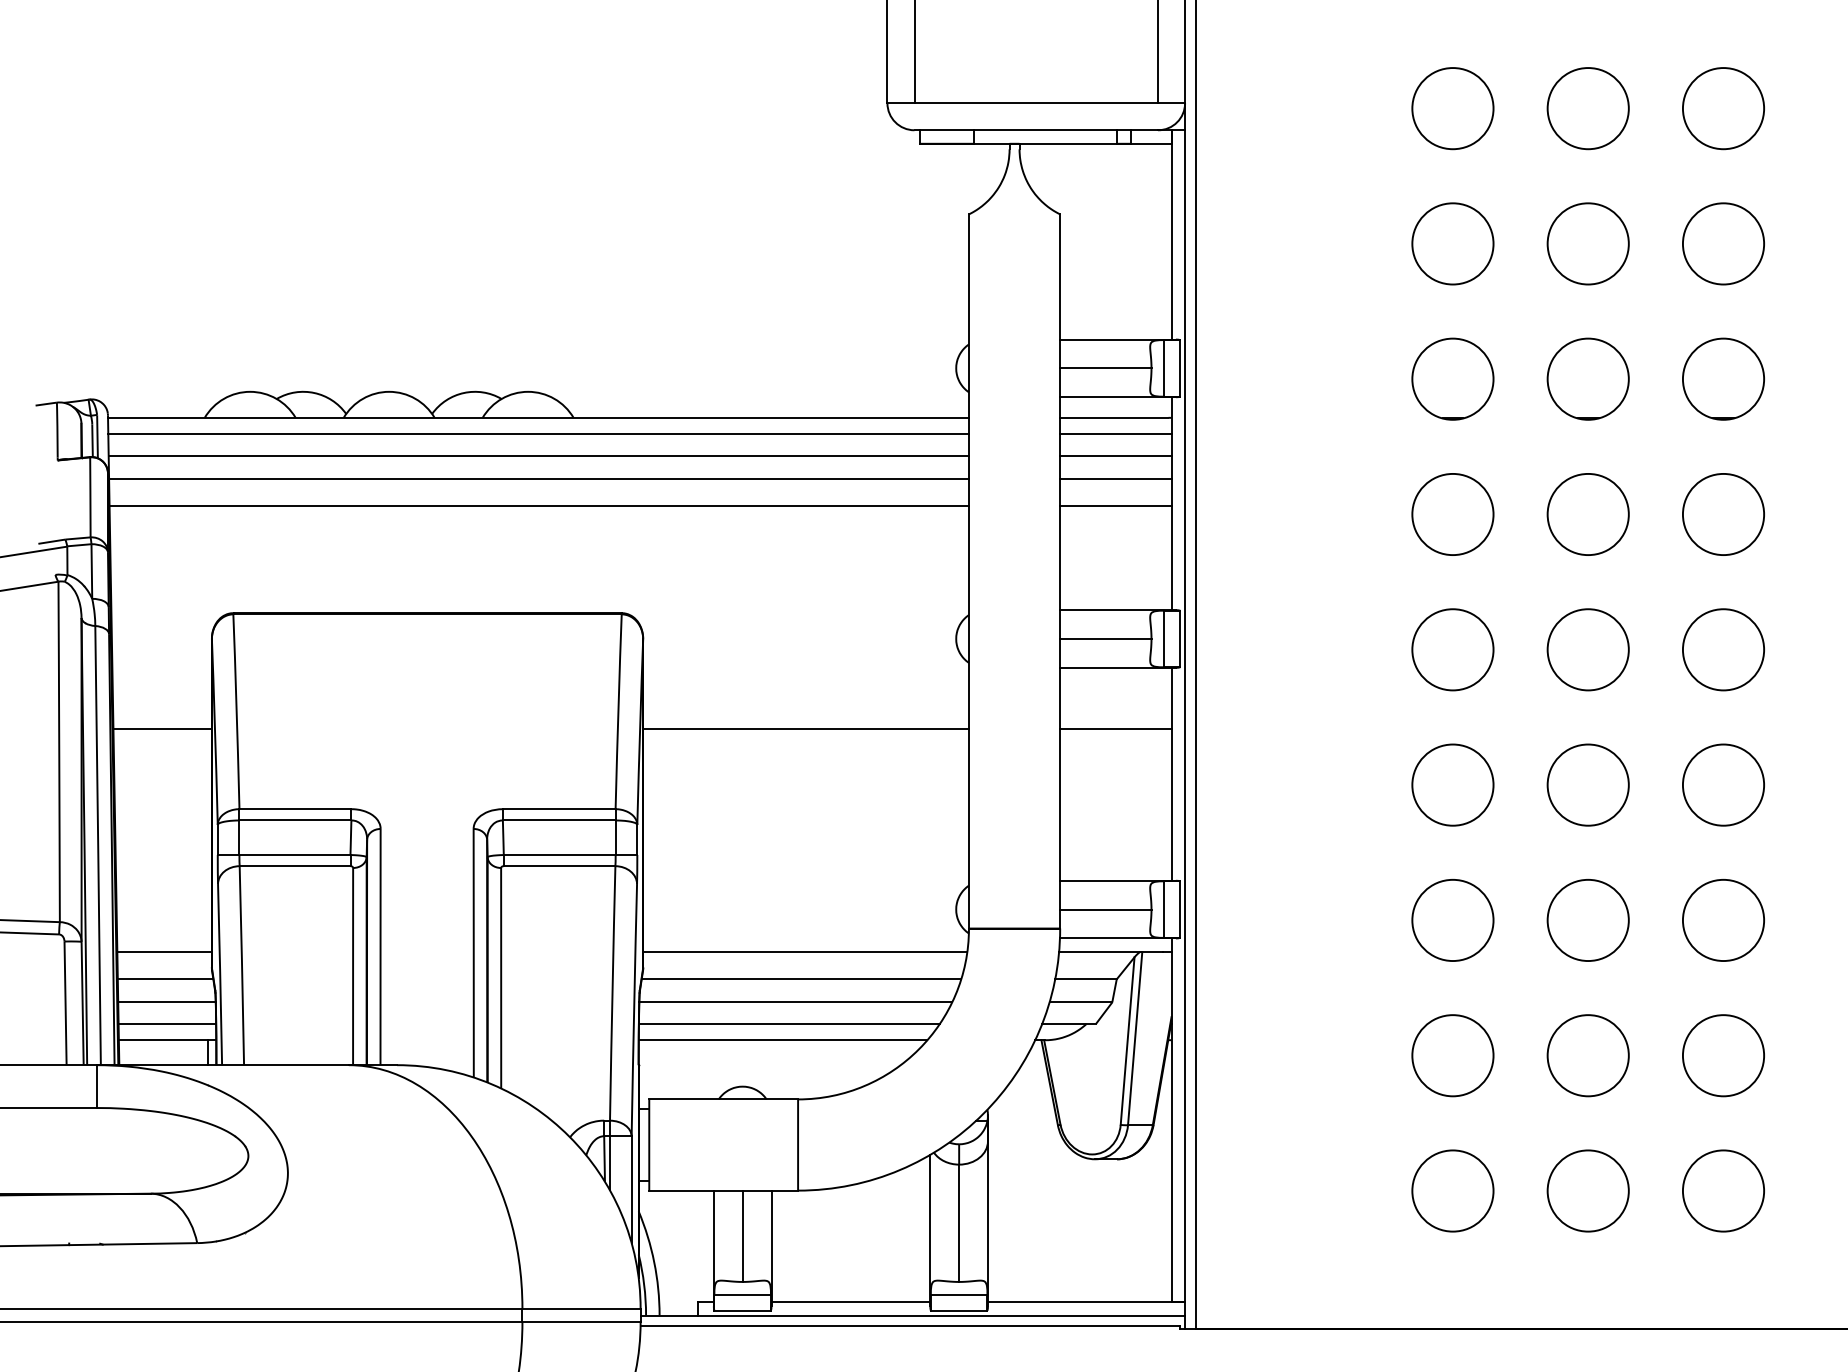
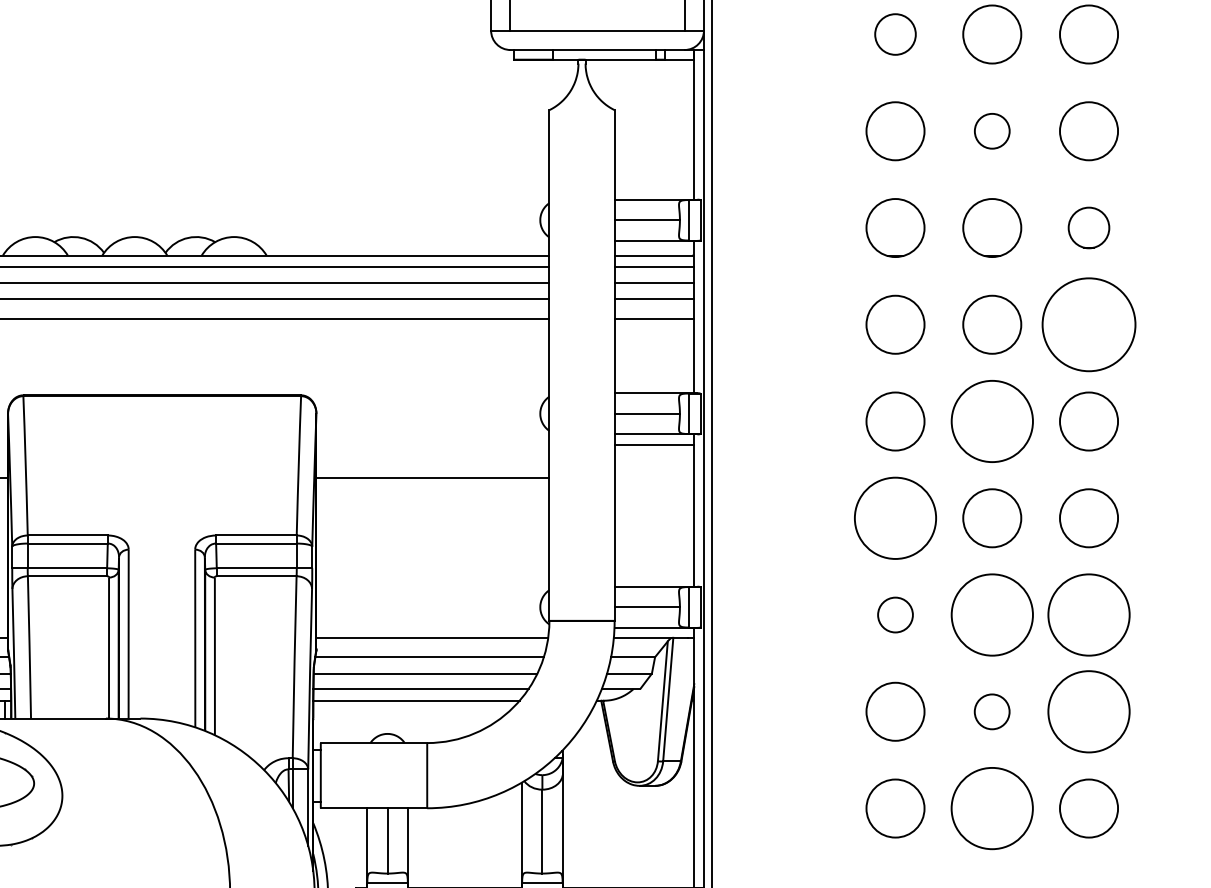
circle: (1452, 108) -> (895, 34), size x0.7
circle: (1587, 243) -> (991, 130), size x0.6
circle: (1723, 378) -> (1088, 227), size x0.7
circle: (1723, 514) -> (1088, 324), size x1.6
circle: (1587, 649) -> (991, 421), size x1.4
line: (1115, 729) -> (654, 445), moved
circle: (1452, 784) -> (895, 517), size x1.4
circle: (1452, 920) -> (895, 615), size x0.6
circle: (1587, 920) -> (991, 615), size x1.4
circle: (1723, 920) -> (1088, 615), size x1.4
circle: (1587, 1055) -> (991, 711), size x0.6
circle: (1723, 1055) -> (1088, 711), size x1.4
circle: (1587, 1190) -> (991, 808), size x1.4

